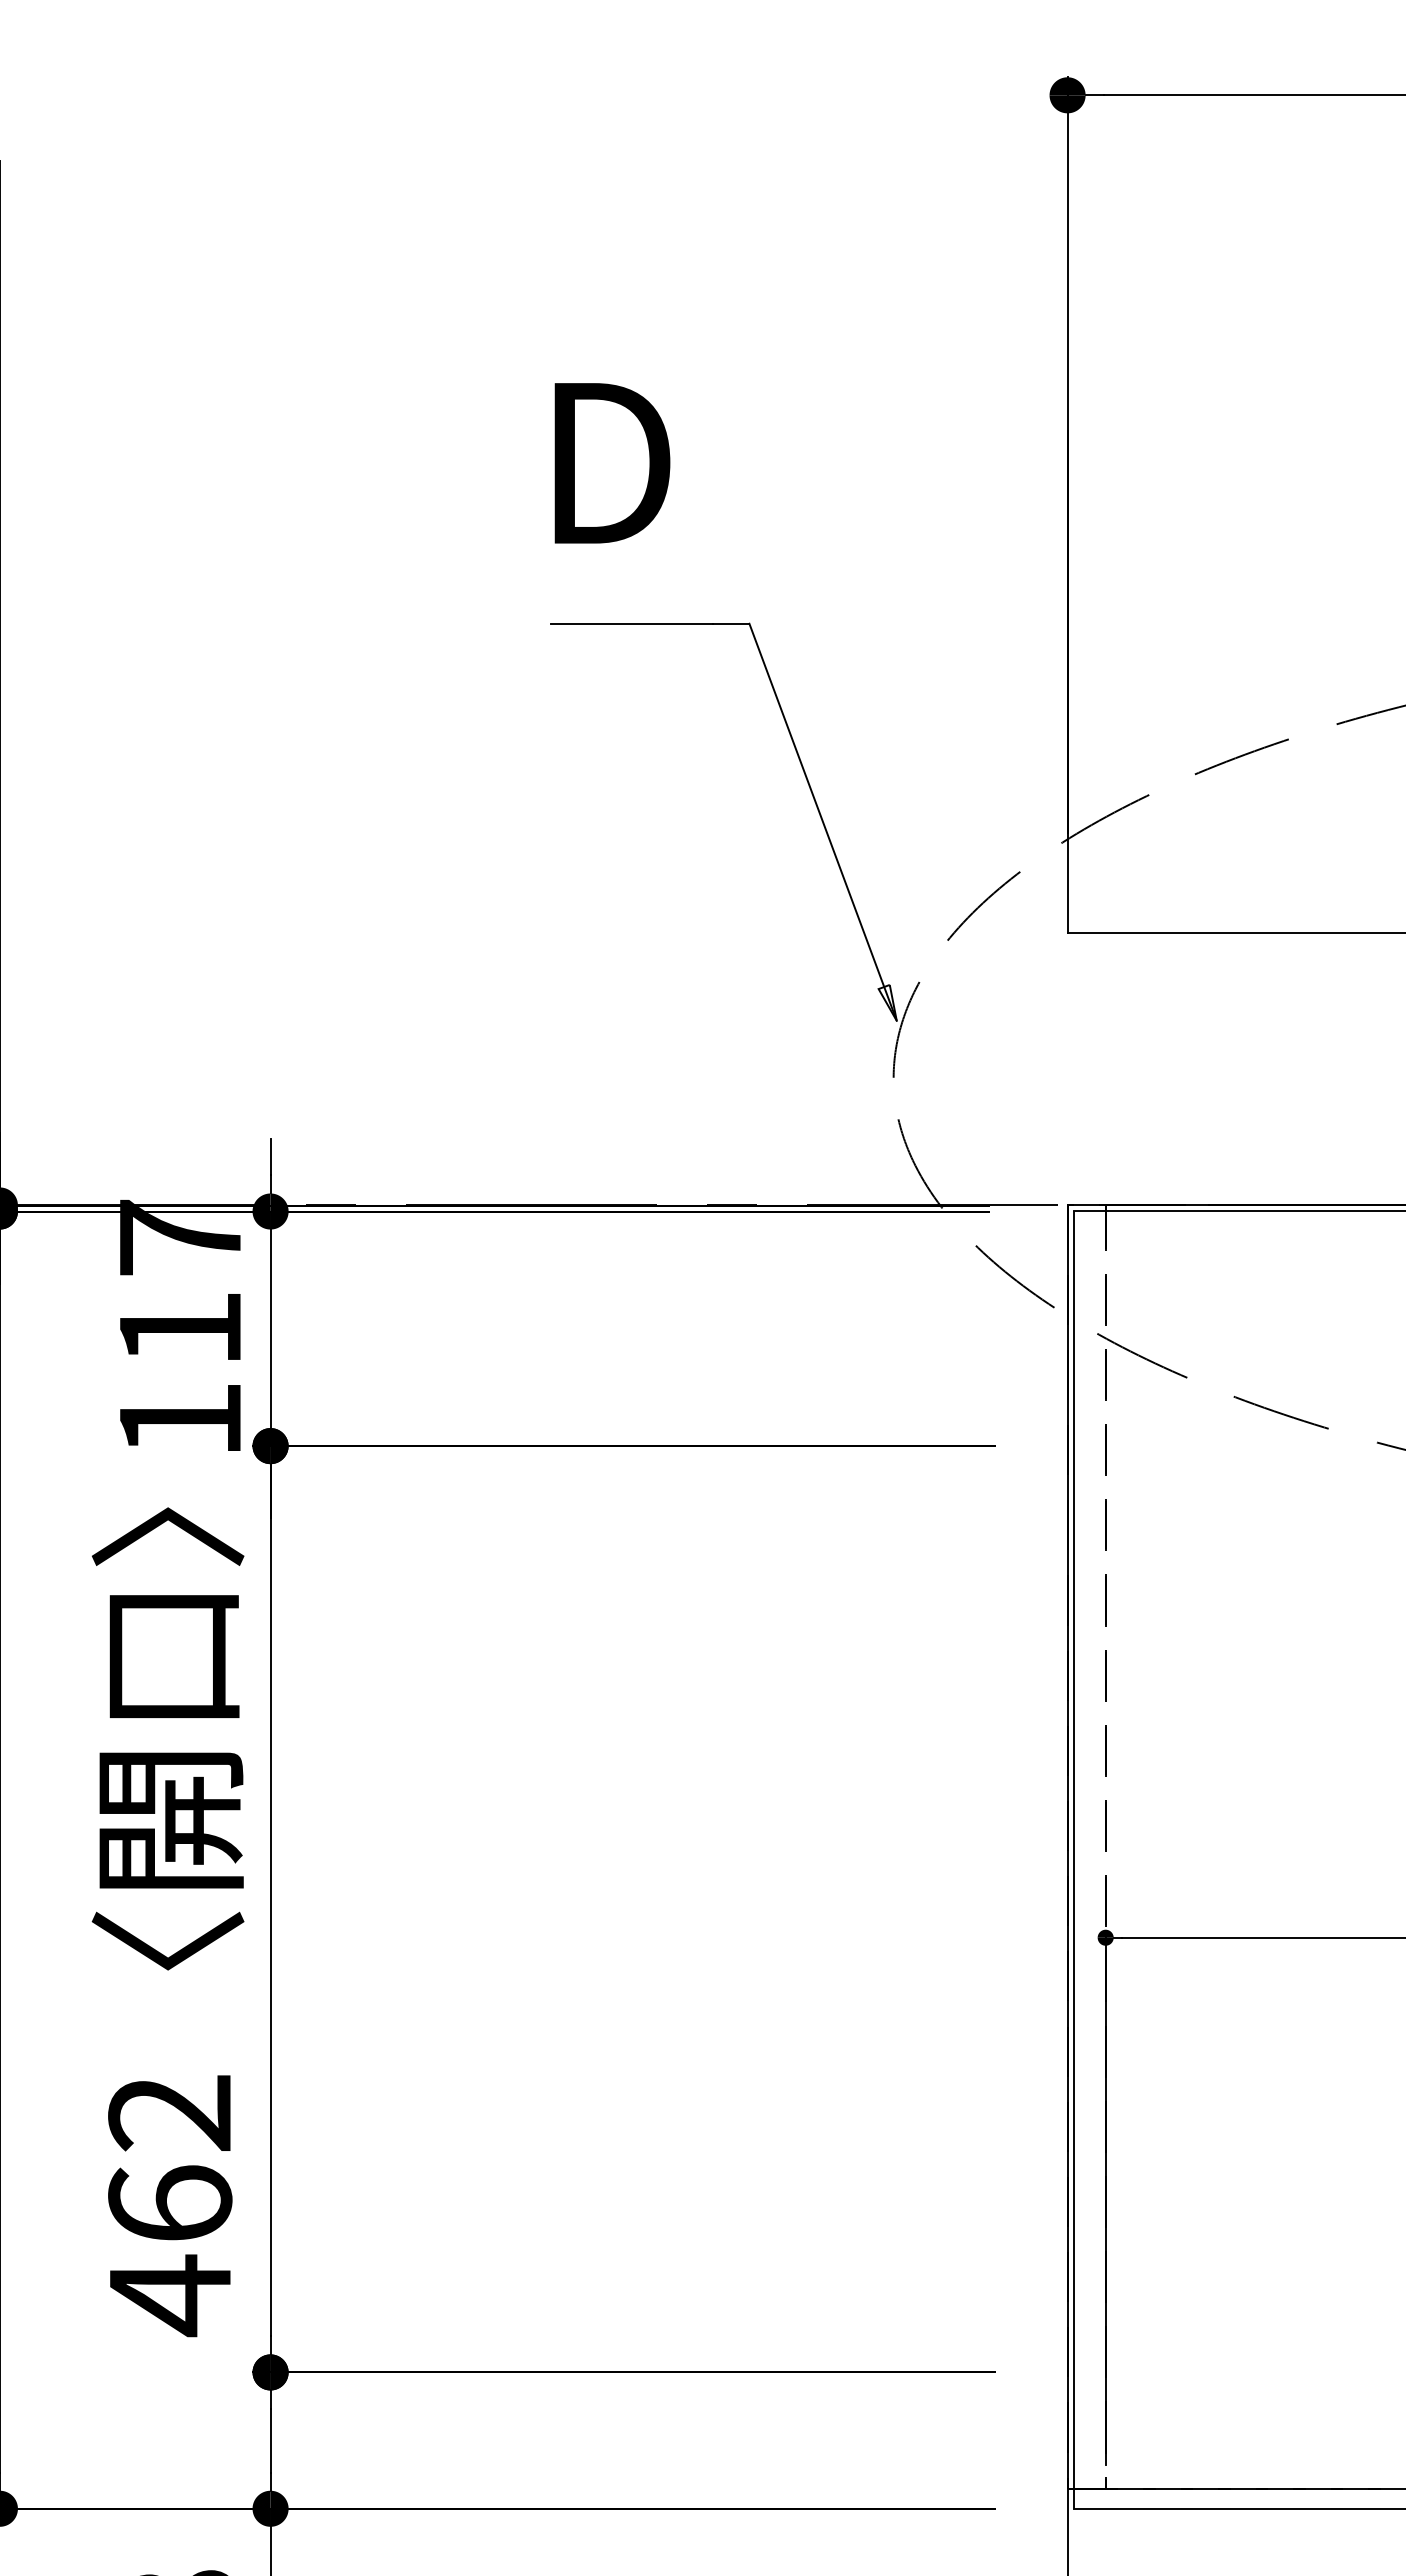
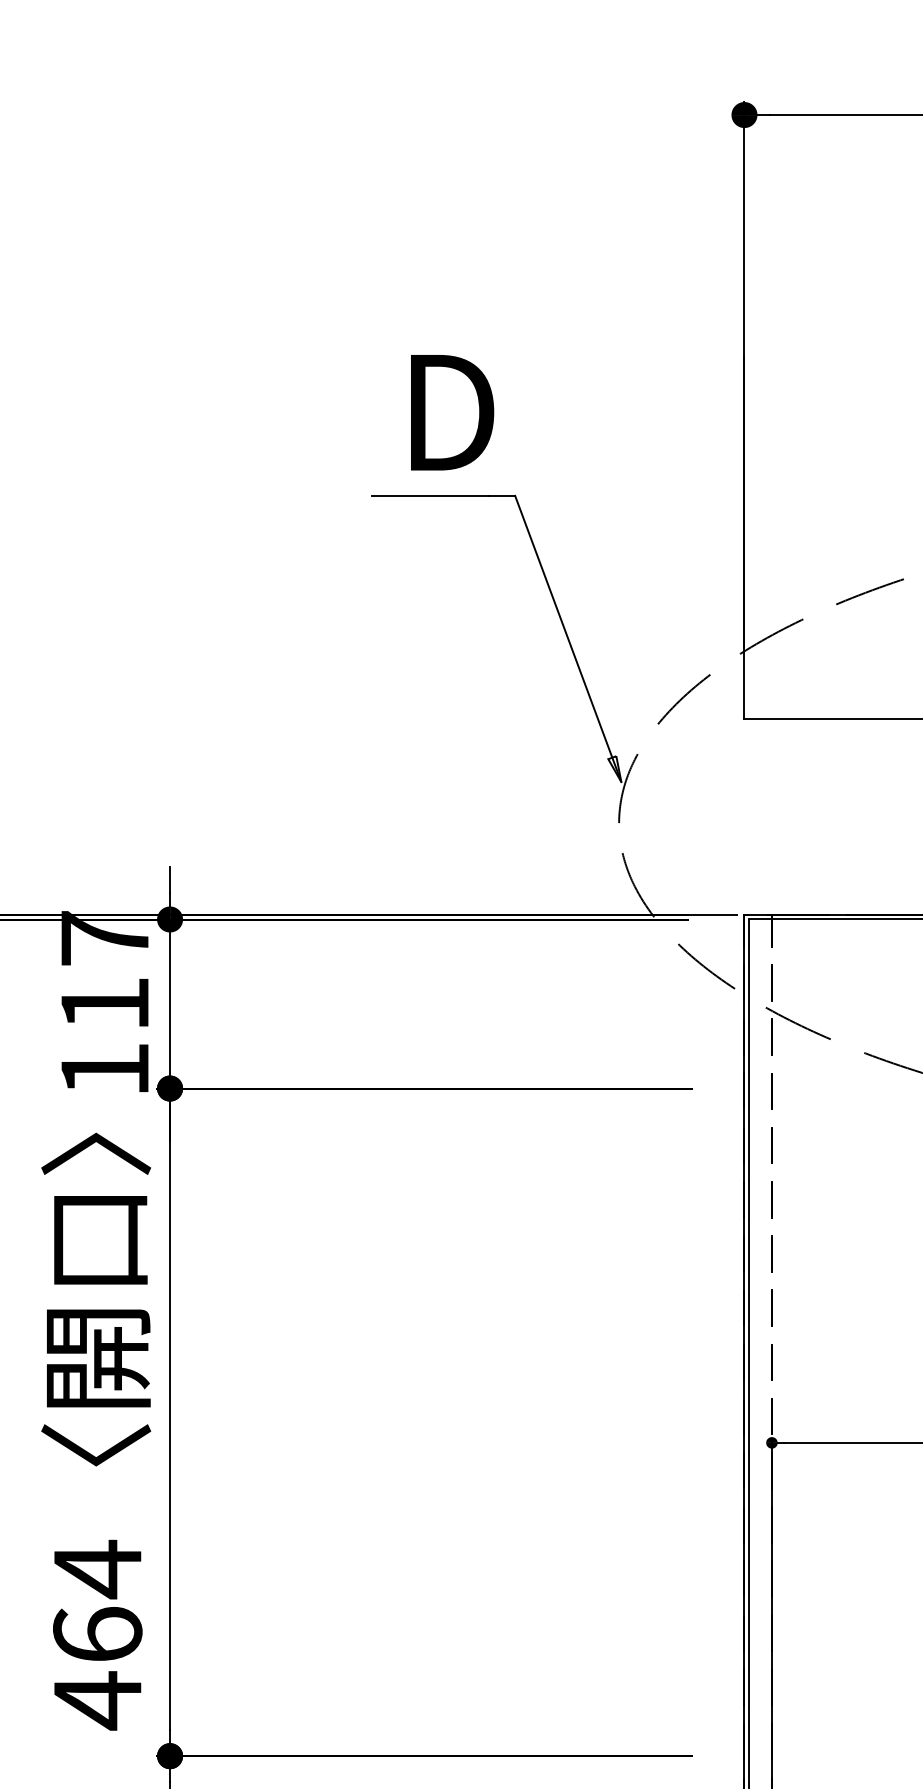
text: (612, 463) -> (452, 412), moved
text: (169, 2113) -> (97, 1569), 462 -> 464

